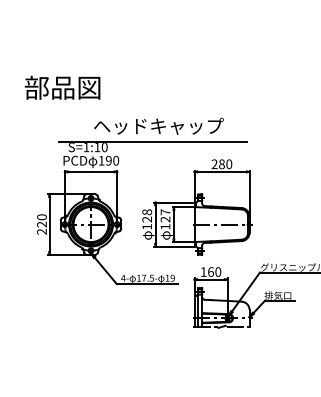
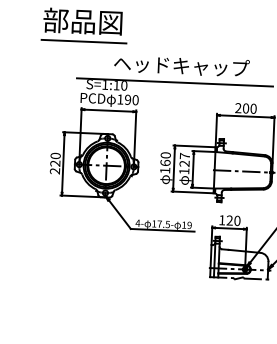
line: (64, 106) -> (84, 41), added
text: (221, 164) -> (245, 108), 280 -> 200
text: (147, 215) -> (165, 158), 128 -> 160
text: (210, 271) -> (229, 219), 160 -> 120

